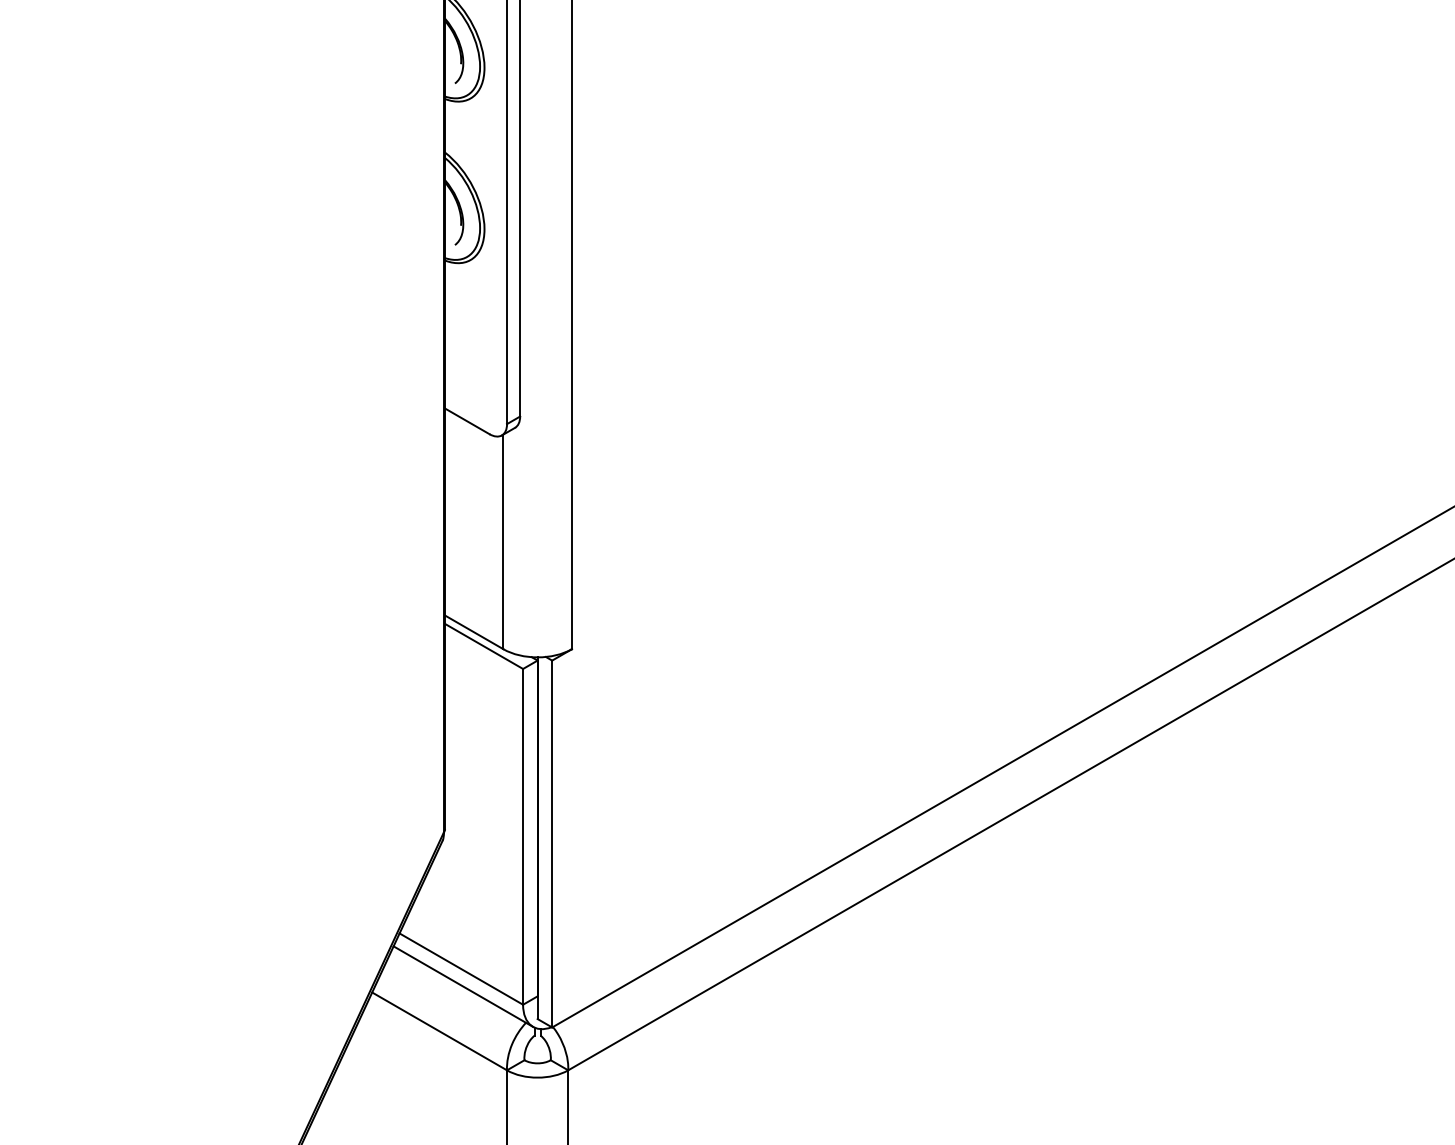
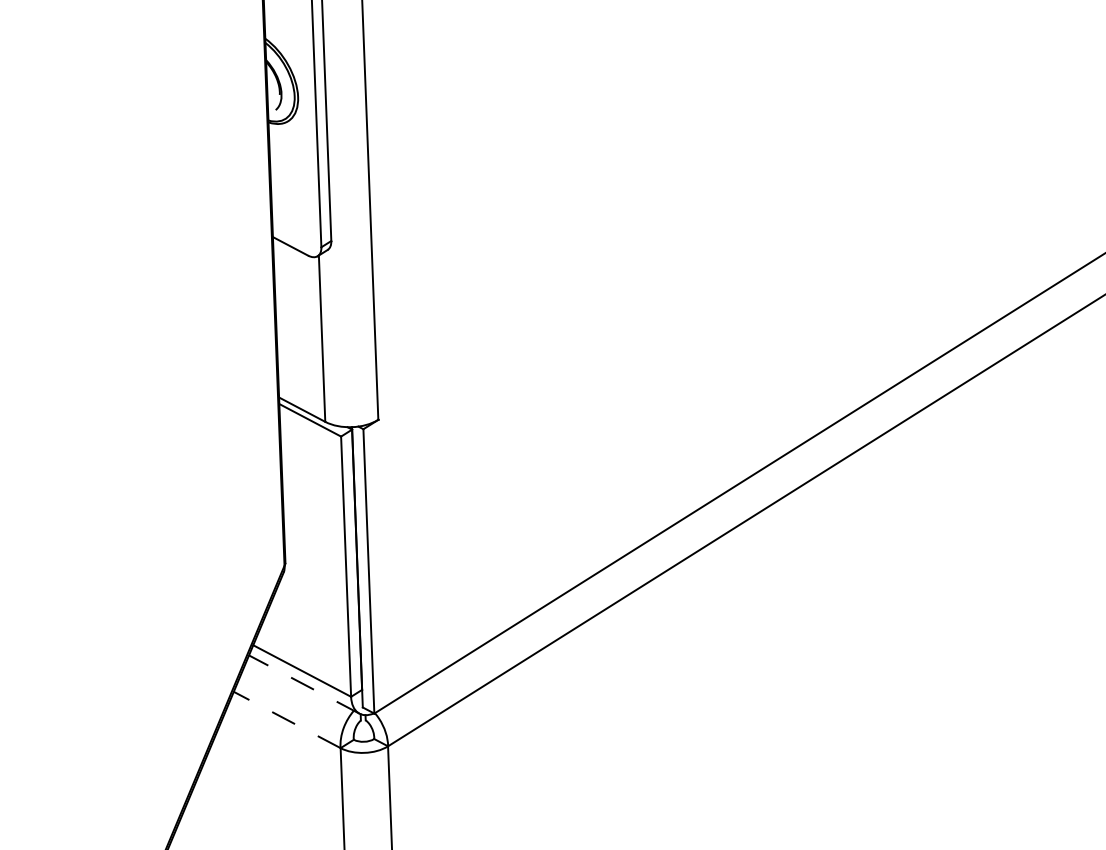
line: (463, 986) -> (304, 684), solid -> dashed
line: (439, 1031) -> (287, 720), solid -> dashed

